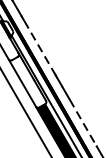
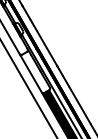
line: (39, 47) -> (44, 44), dashed -> solid
line: (83, 122) -> (80, 105), dashed -> solid

